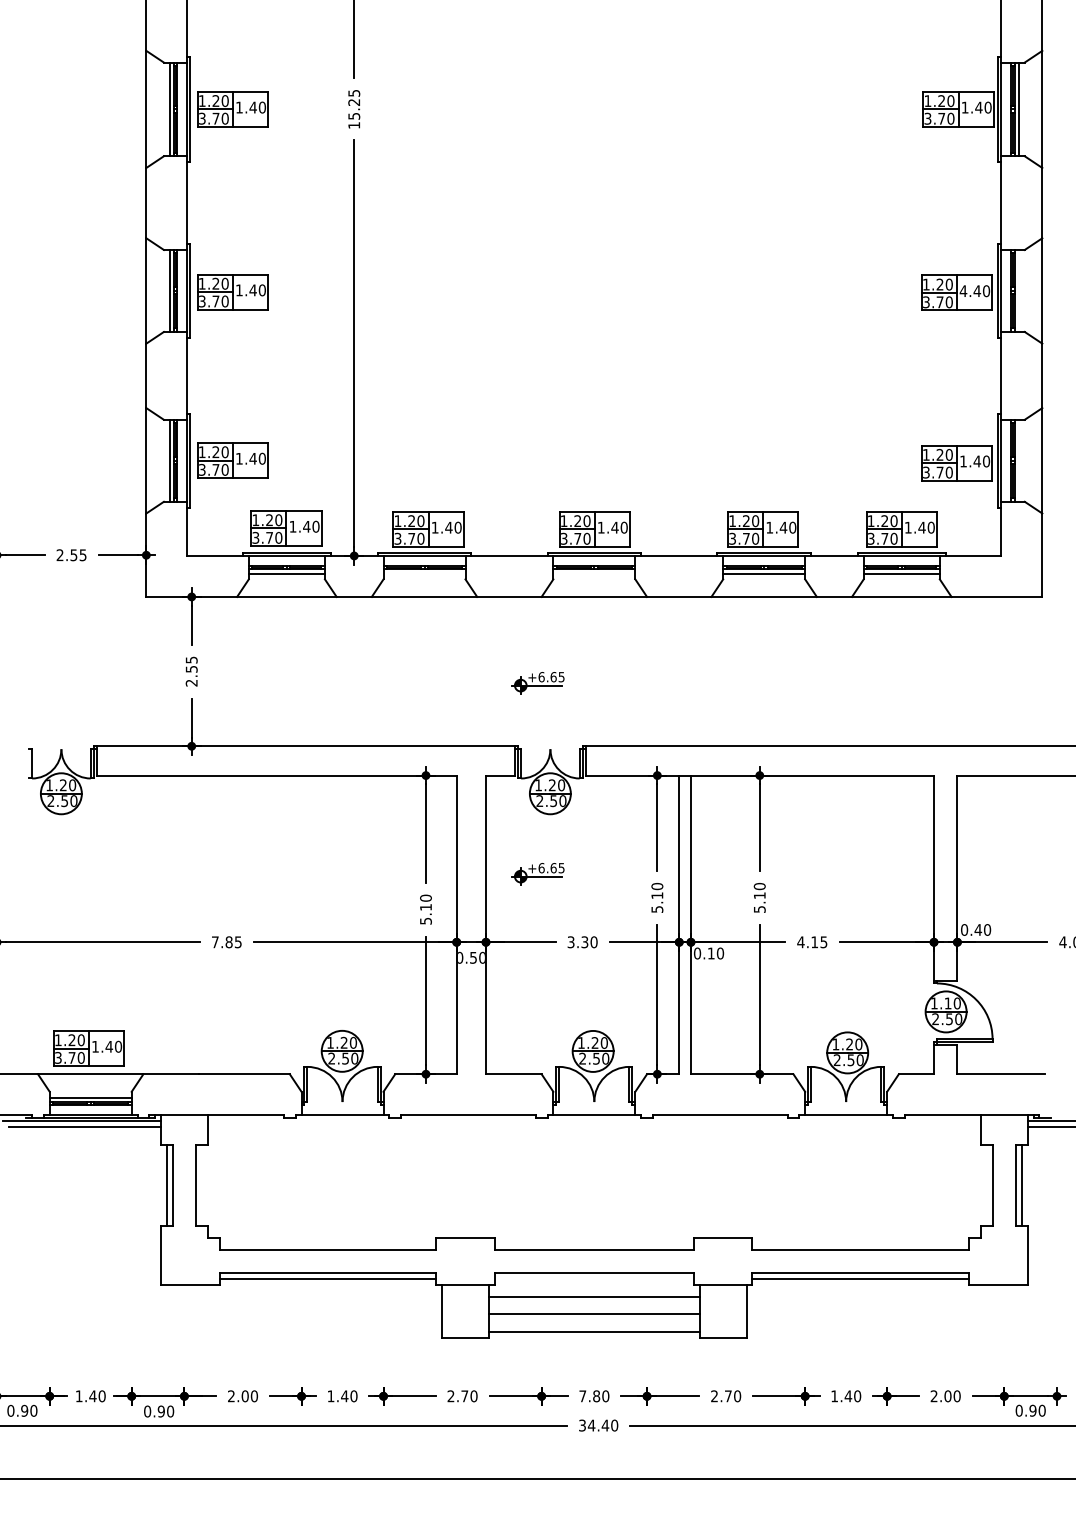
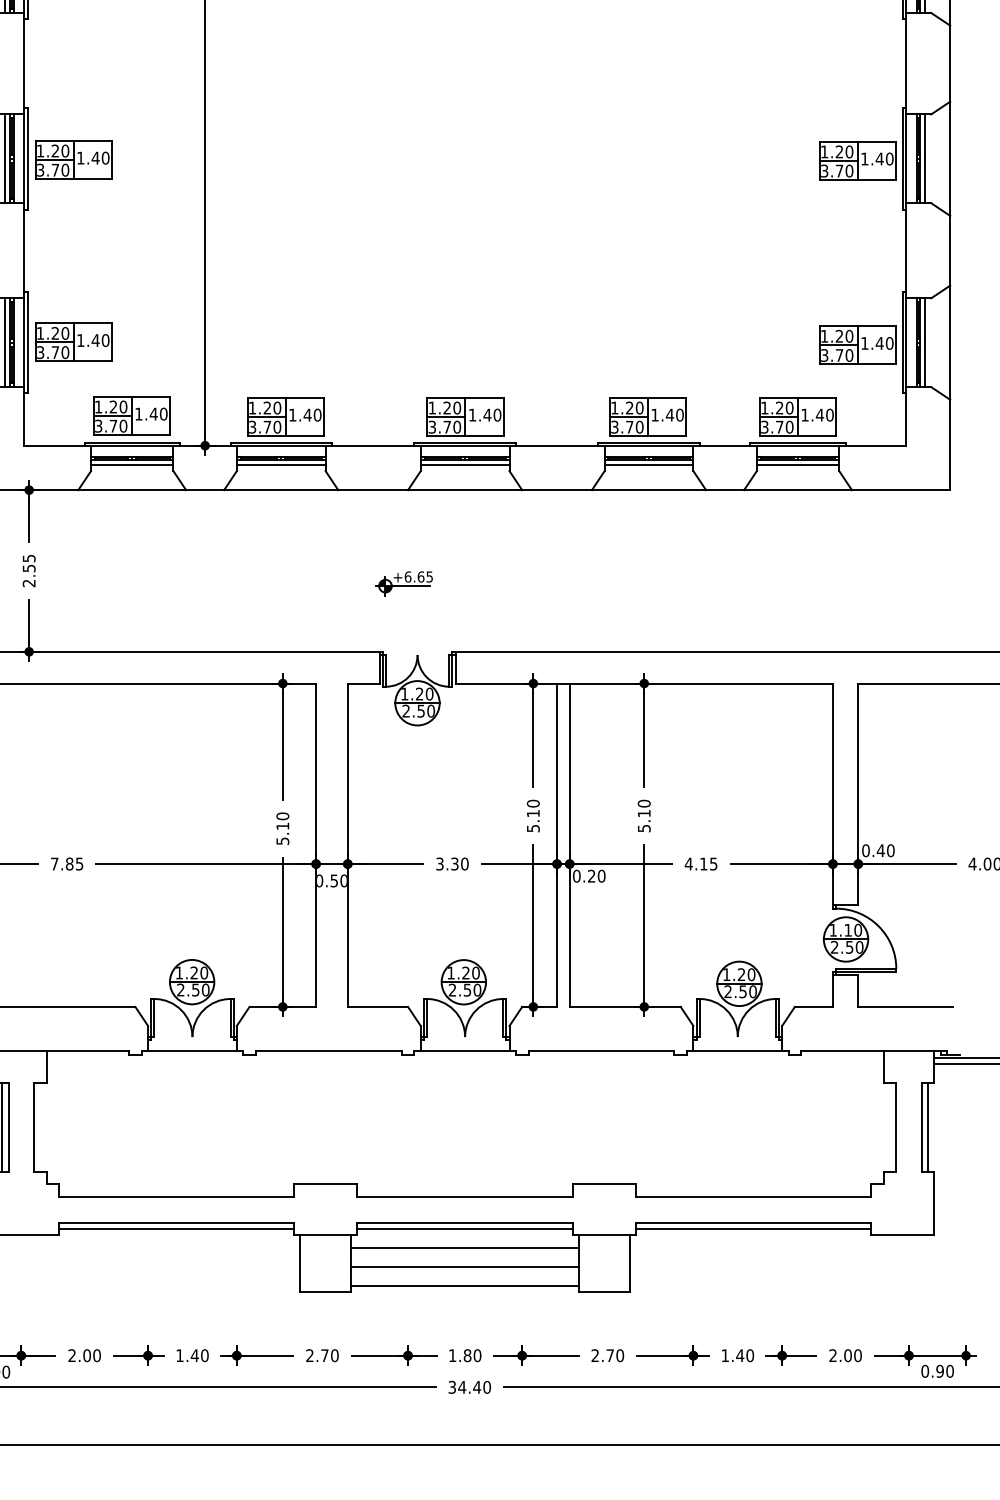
text: (963, 290) -> (864, 158), 4.40 -> 1.40
line: (1018, 290) -> (924, 158), added
line: (1018, 460) -> (924, 342), added
line: (424, 573) -> (281, 464), added
line: (594, 573) -> (465, 464), added
part: (537, 874) -> (403, 790), removed
text: (710, 953) -> (590, 876), 0.10 -> 0.20
line: (593, 1279) -> (464, 1229), added
text: (582, 1396) -> (452, 1355), 7.80 -> 1.80

